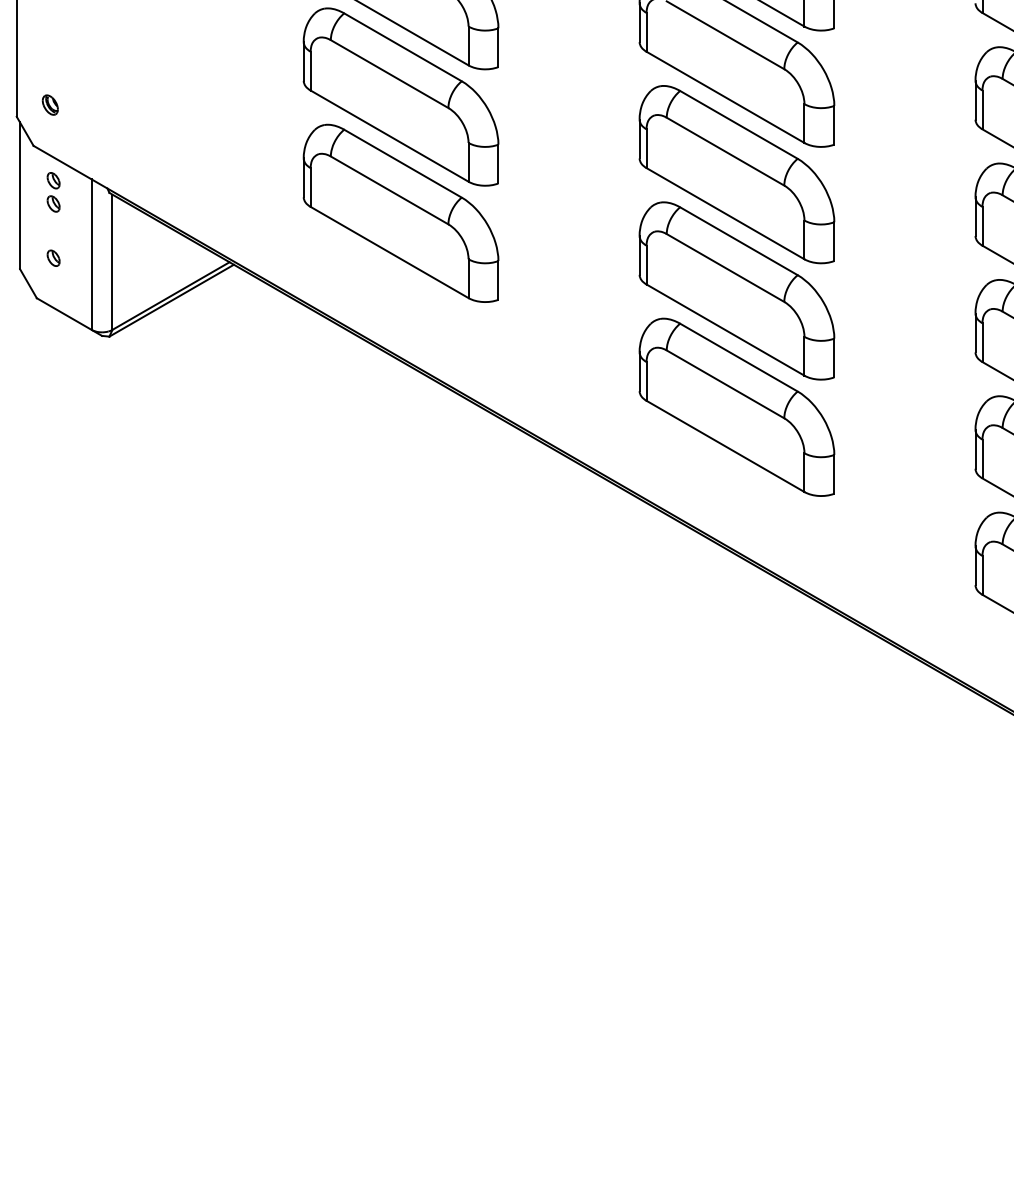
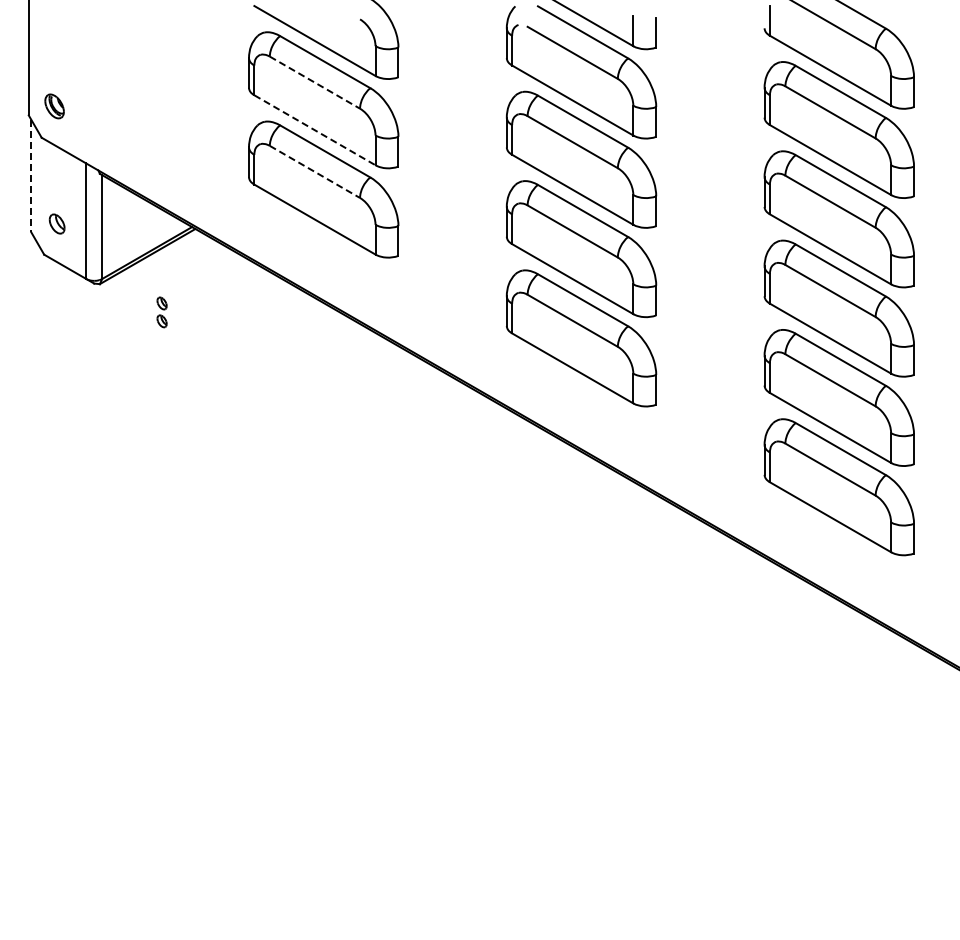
line: (390, 73) -> (315, 82), solid -> dashed
part: (50, 105) -> (54, 106), size x1.6
line: (389, 136) -> (314, 130), solid -> dashed
line: (390, 191) -> (315, 172), solid -> dashed
part: (52, 192) -> (161, 312), moved
line: (20, 196) -> (31, 176), solid -> dashed
part: (52, 257) -> (56, 223), size x1.6

